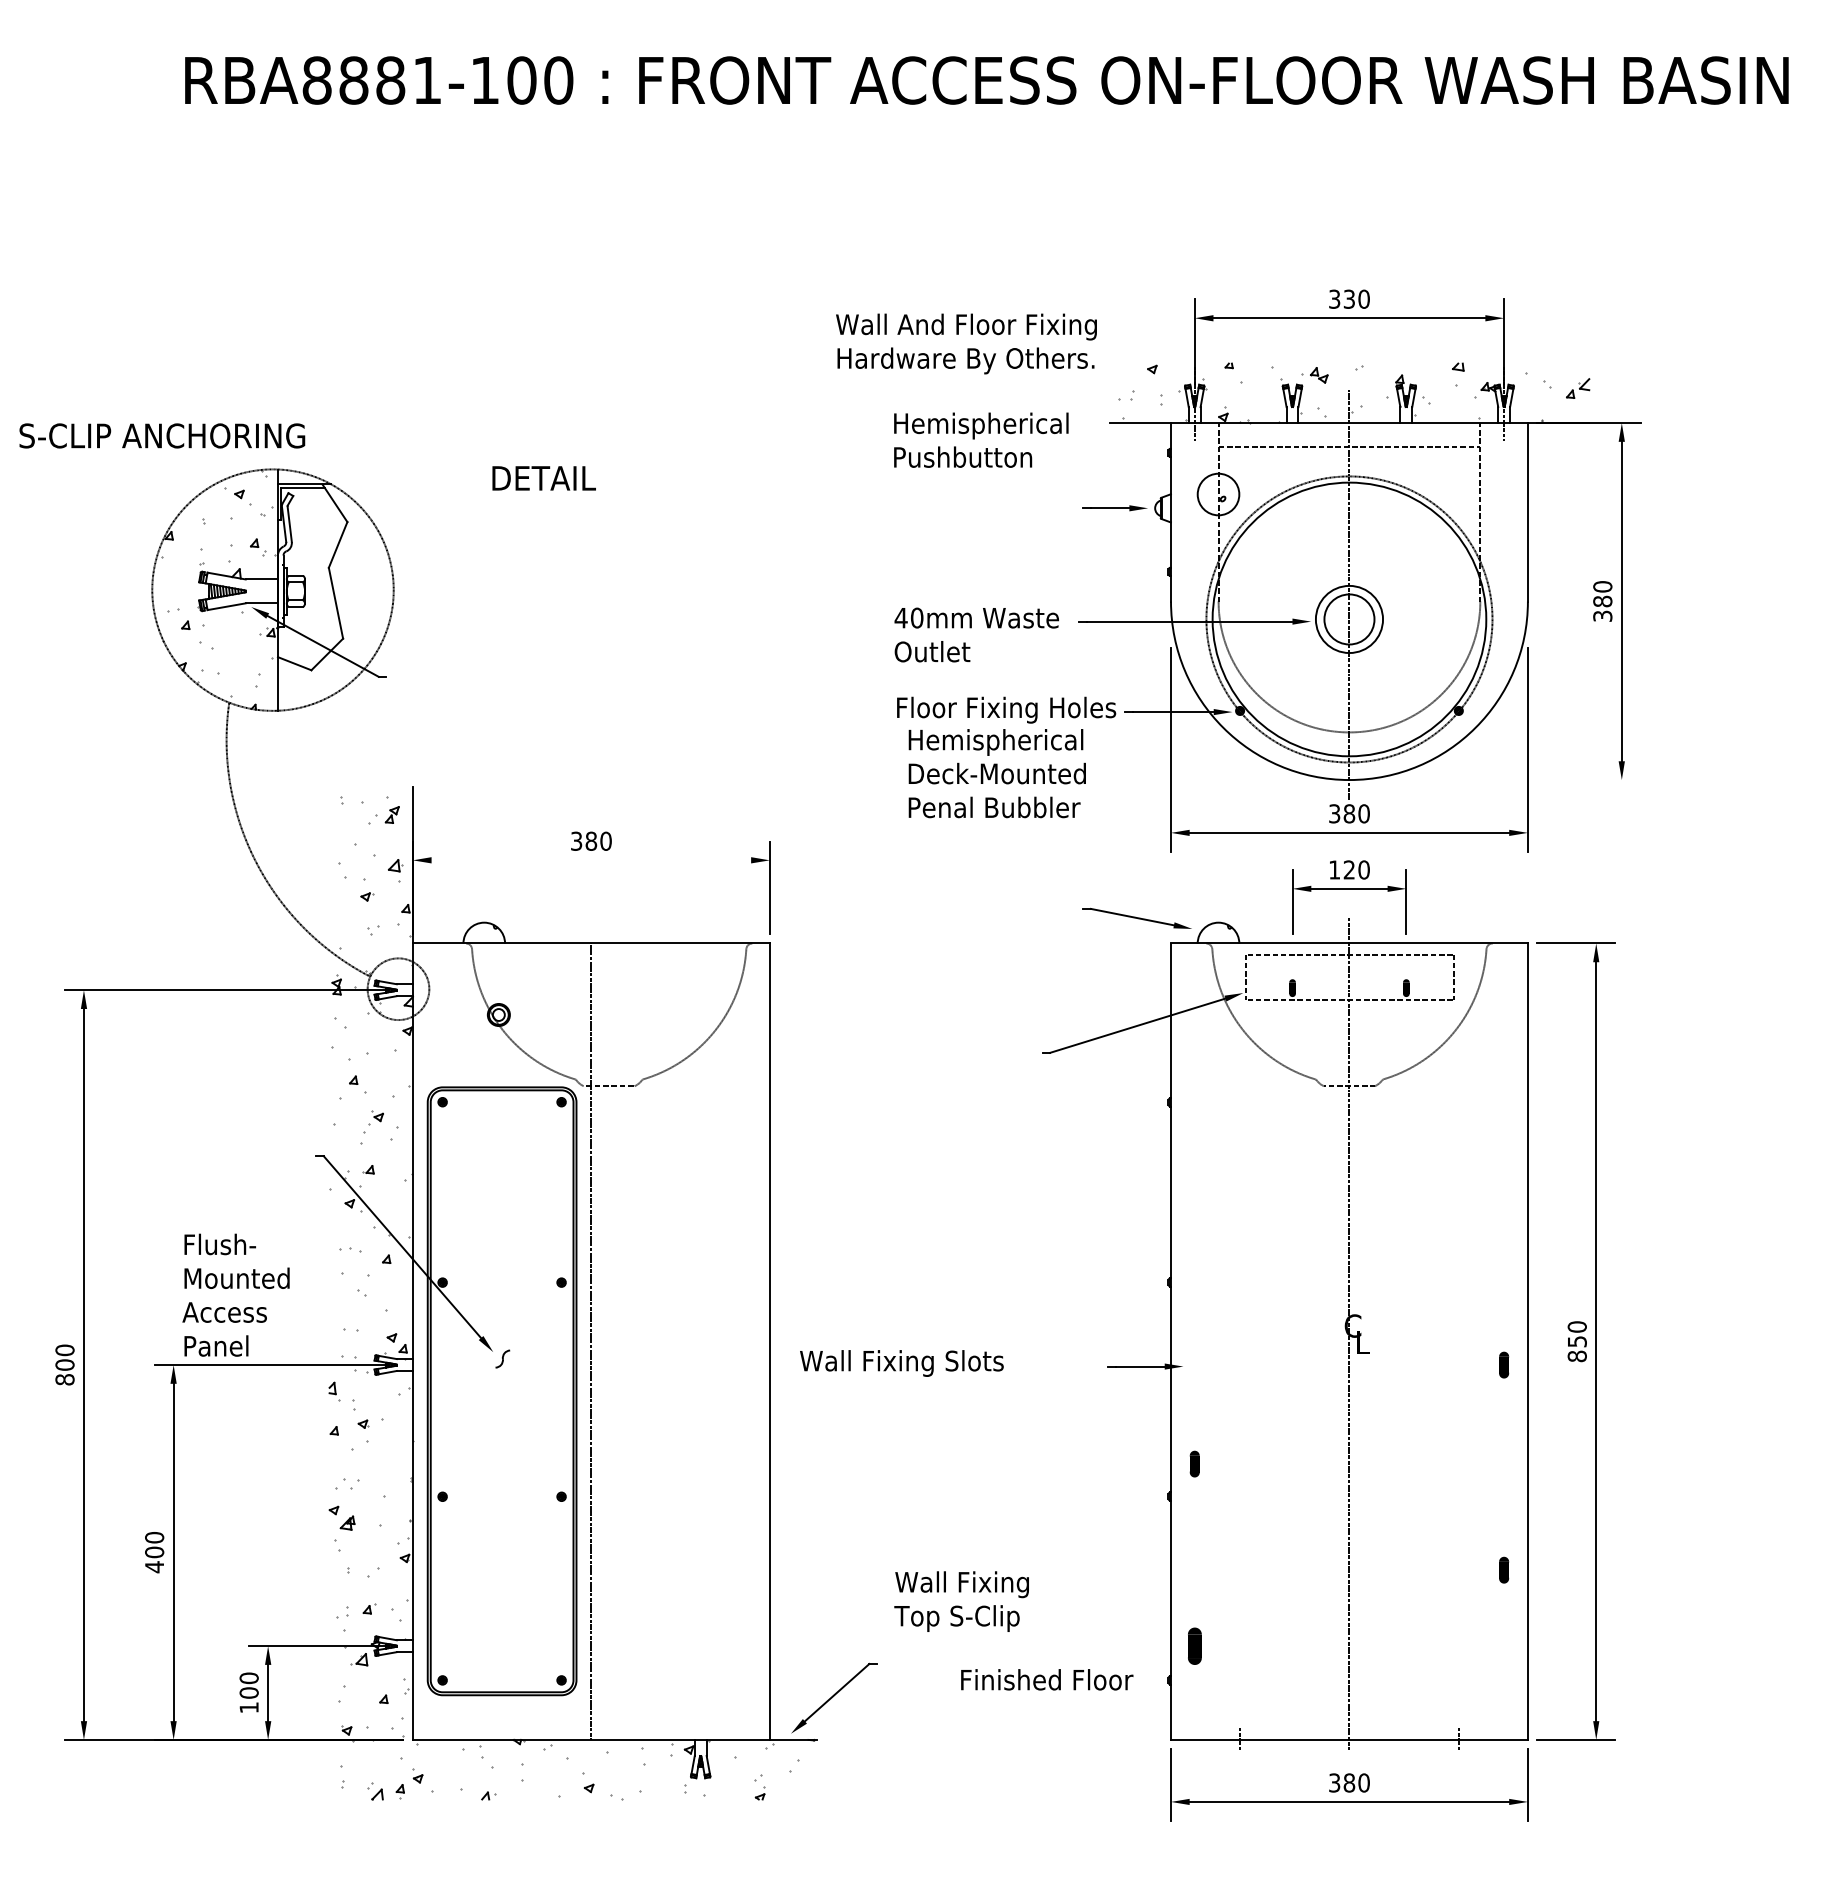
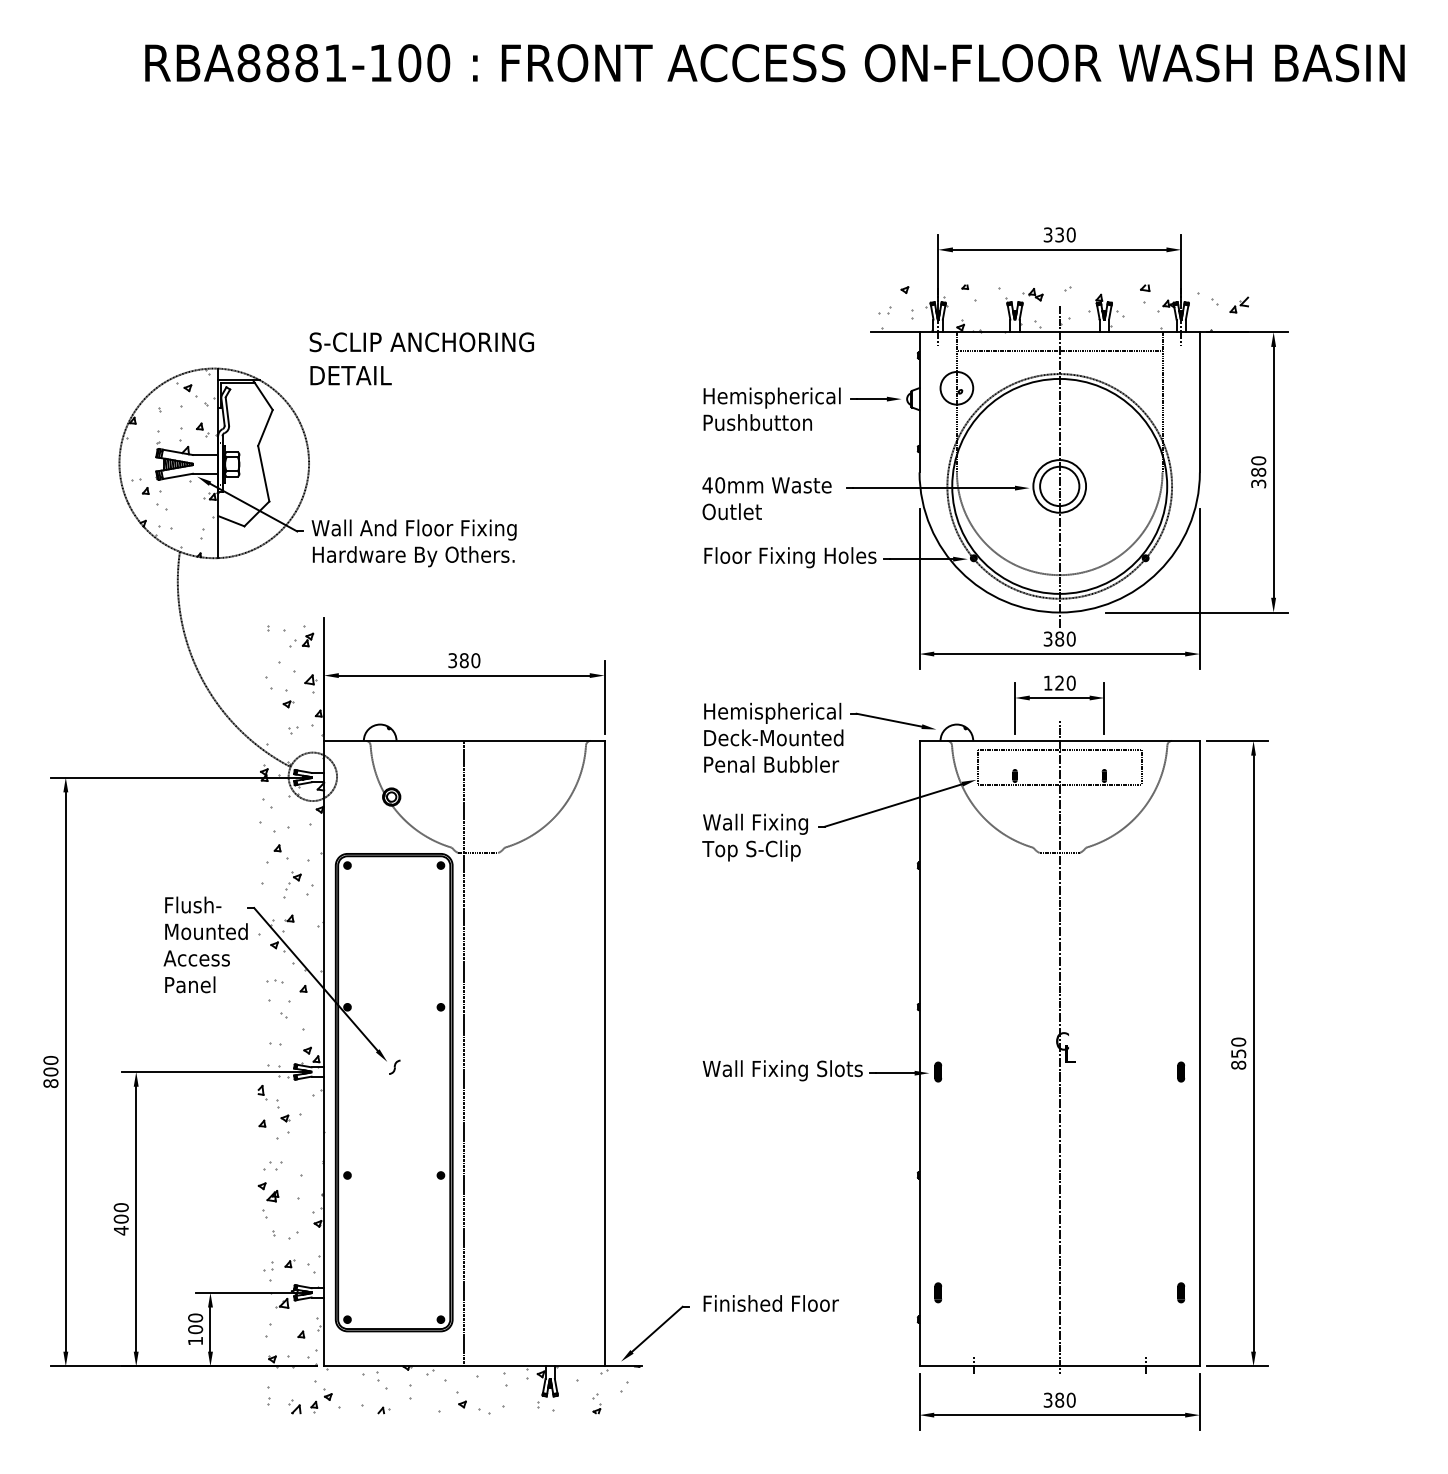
text: (966, 343) -> (414, 543), moved
text: (162, 435) -> (422, 341), moved
text: (981, 439) -> (772, 408), moved
text: (543, 478) -> (350, 375), moved
text: (996, 773) -> (773, 737), moved
line: (1523, 780) -> (1196, 612), added
line: (591, 860) -> (464, 675), added
text: (235, 1294) -> (205, 944), moved
text: (901, 1363) -> (782, 1070), moved
part: (1194, 1463) -> (938, 1071), moved
part: (1504, 1569) -> (1181, 1292), moved
text: (961, 1601) -> (755, 837), moved
part: (1194, 1645) -> (938, 1292), size x0.71
text: (1047, 1679) -> (771, 1303), moved

